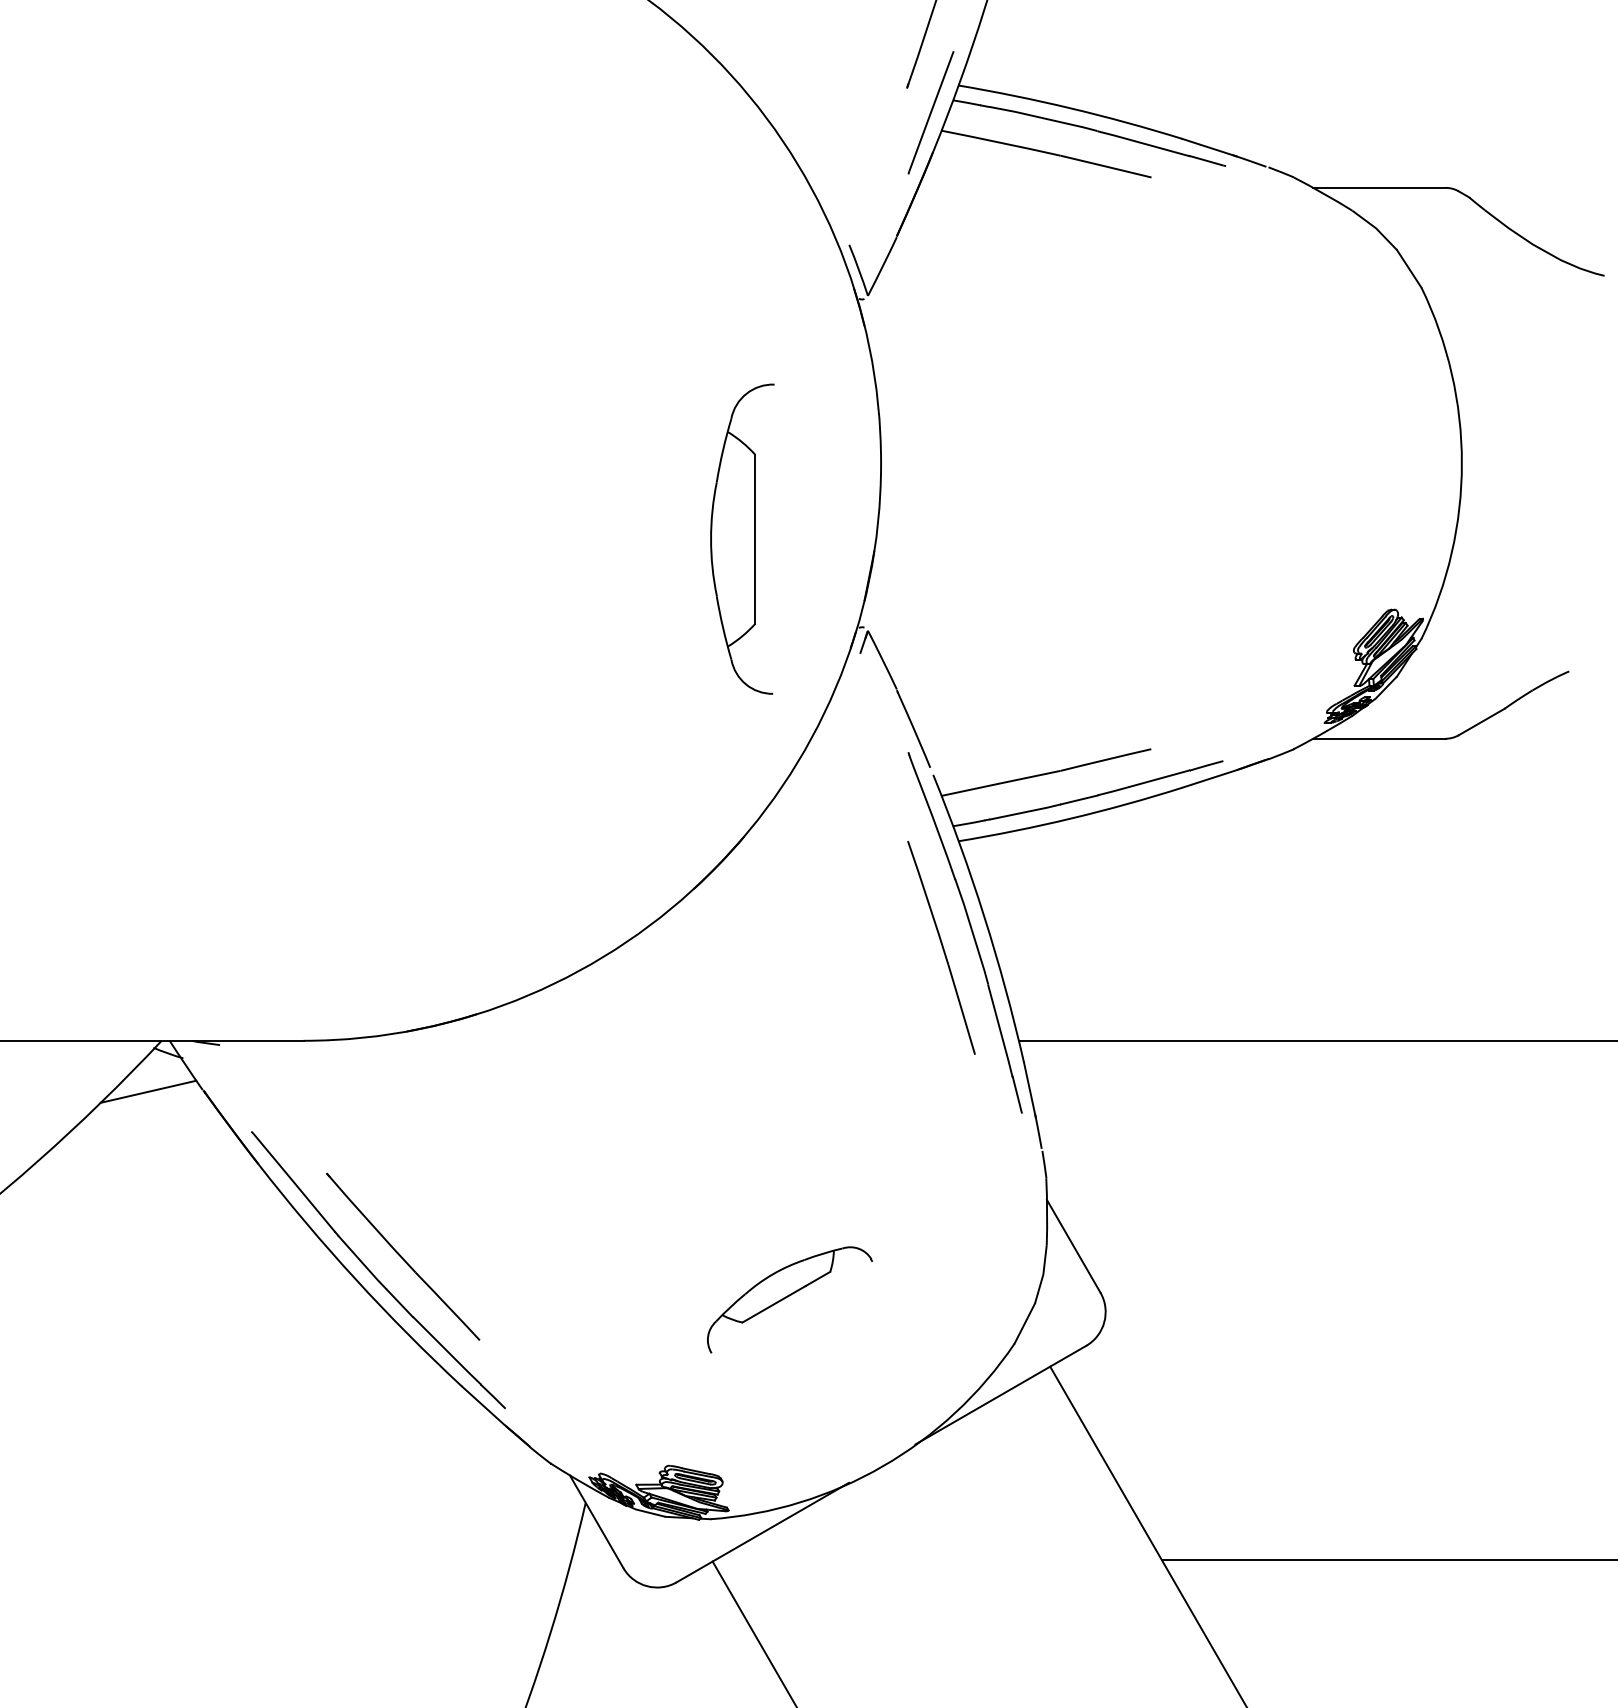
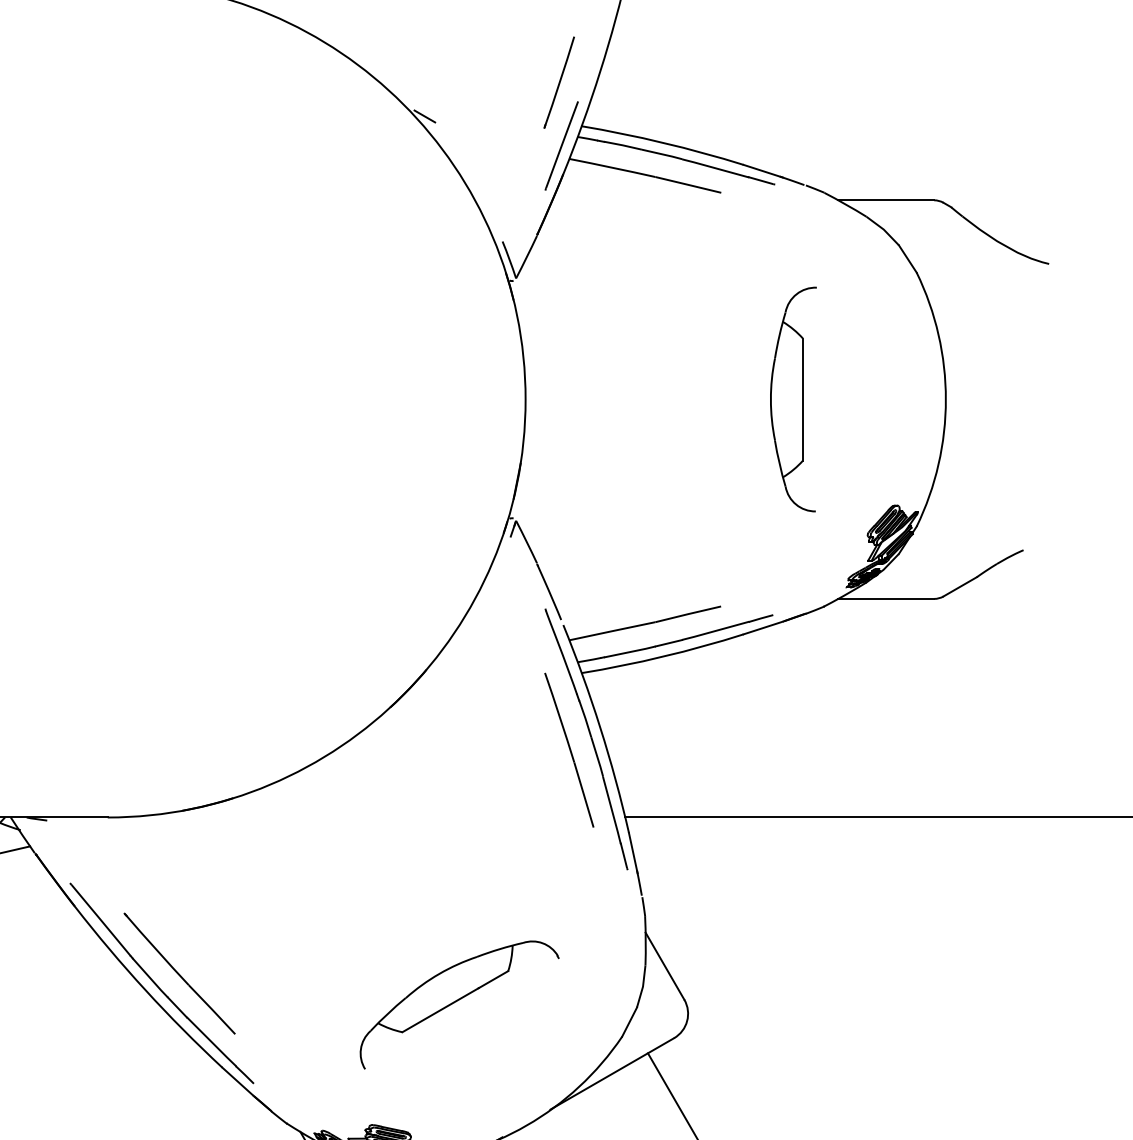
line: (741, 71) -> (424, 116), added
part: (742, 538) -> (793, 399), moved
part: (789, 1299) -> (459, 1004), size x1.67

